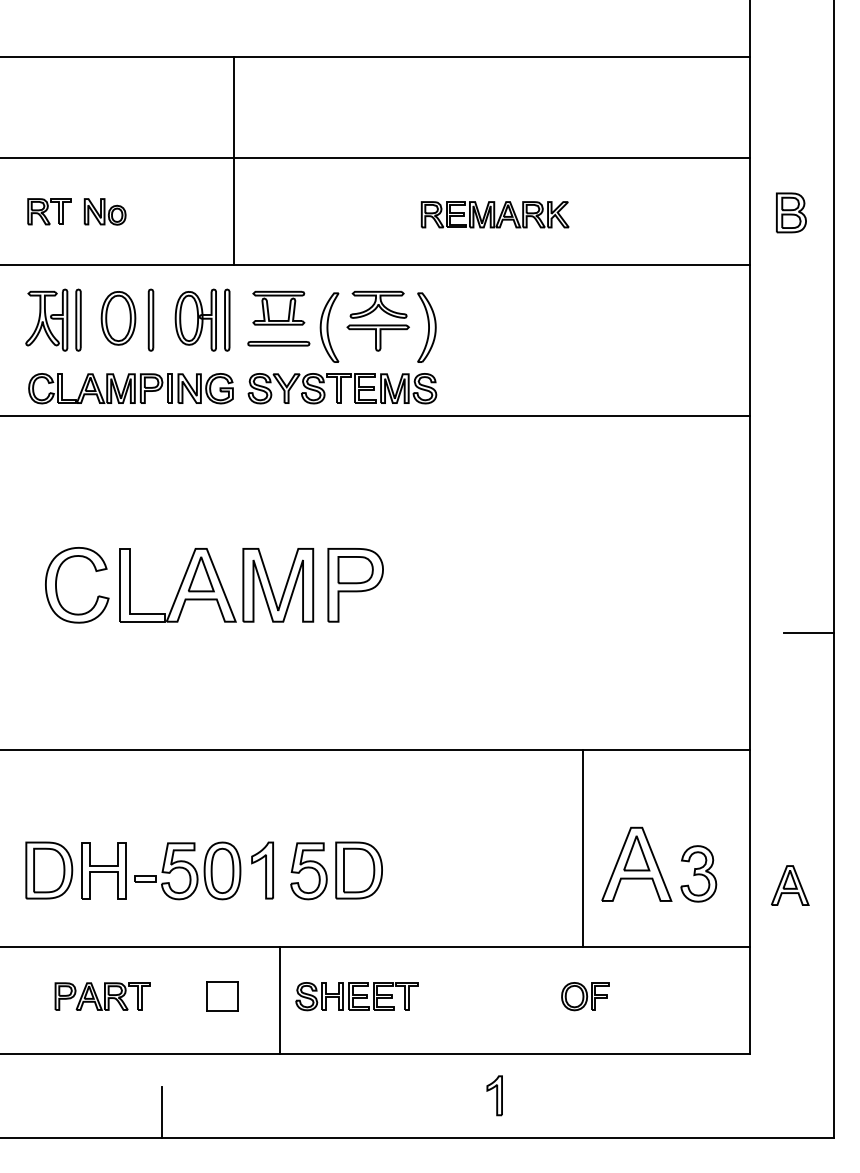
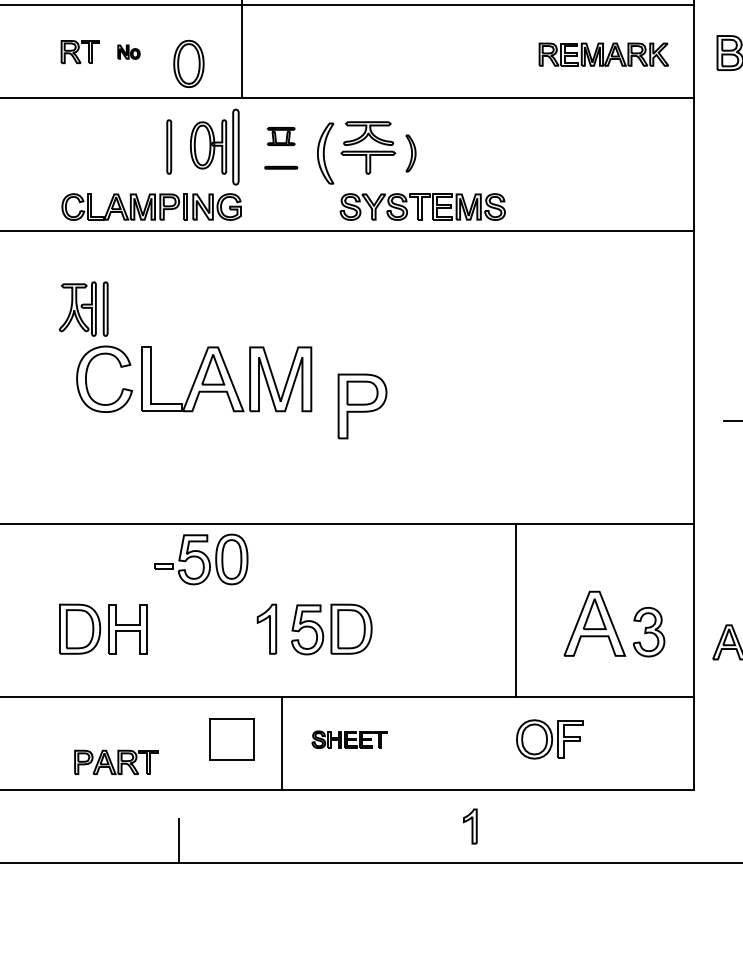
part: (104, 211) -> (128, 51), size x0.6
part: (494, 214) -> (603, 54), moved
part: (278, 307) -> (280, 135), size x0.6
part: (118, 318) -> (188, 64), moved
part: (53, 319) -> (83, 308), moved
part: (227, 319) -> (236, 146), size x1.4
part: (426, 327) -> (410, 153), size x0.6
part: (278, 343) -> (280, 167), size x0.6
part: (342, 388) -> (422, 206), moved
part: (355, 585) -> (362, 406), moved
line: (583, 848) -> (516, 609), moved
part: (187, 870) -> (201, 559), moved
part: (102, 996) -> (116, 762), moved
part: (222, 996) -> (231, 739), size x1.6
part: (356, 996) -> (349, 739), size x0.7
part: (585, 996) -> (549, 739), size x1.6

